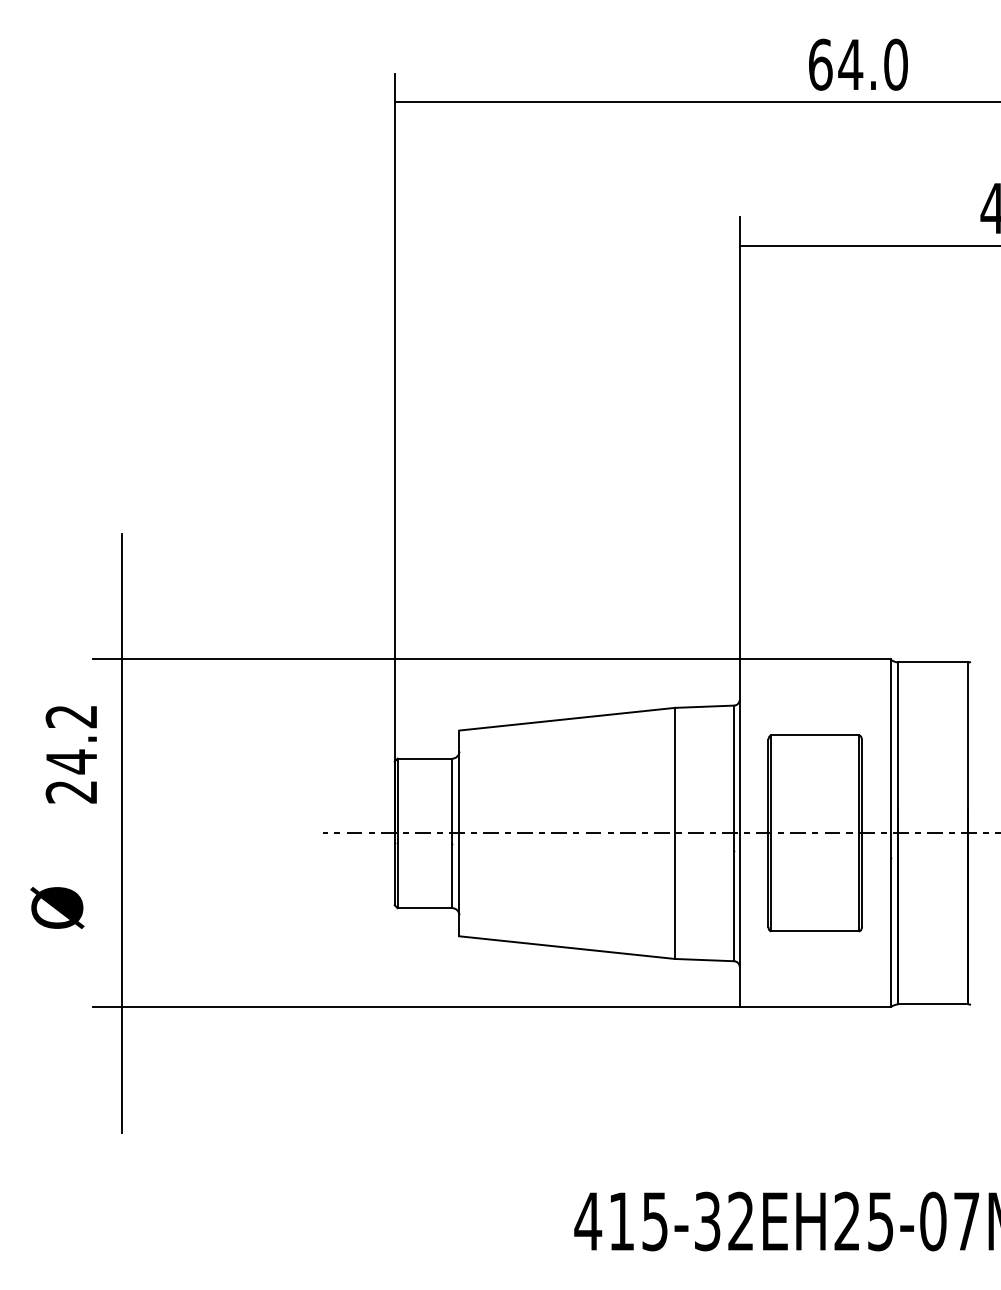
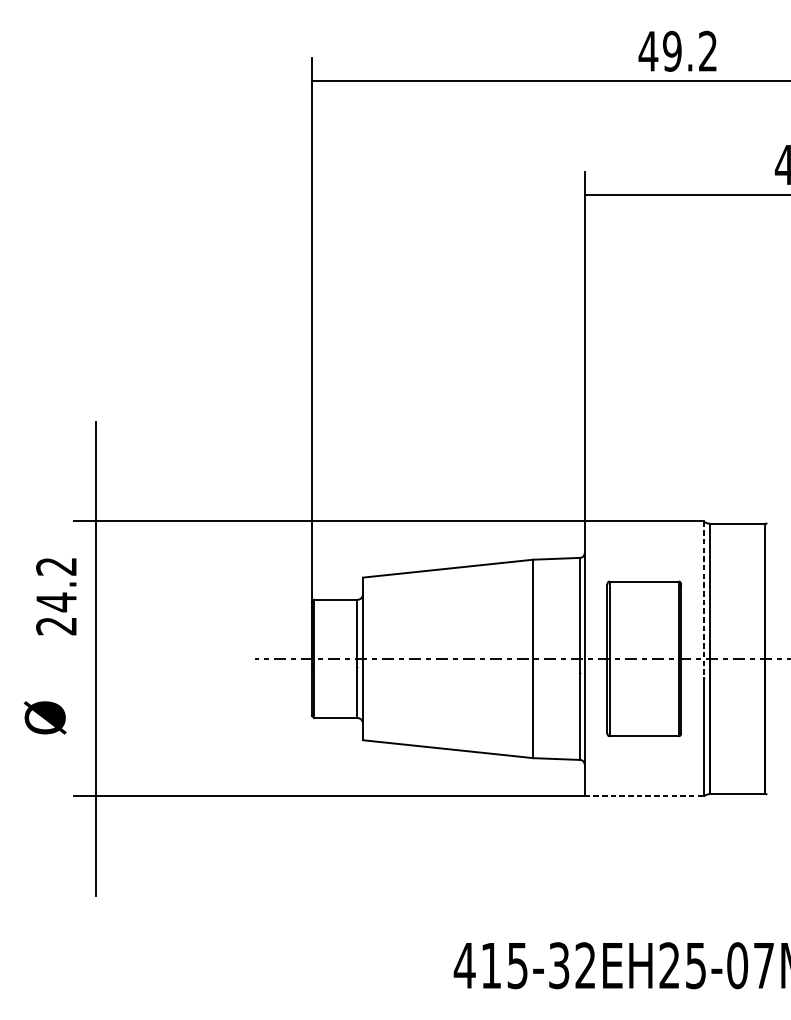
text: (857, 64) -> (677, 51), 64.0 -> 49.2
line: (890, 759) -> (703, 600), solid -> dashed
line: (815, 1007) -> (644, 796), solid -> dashed

